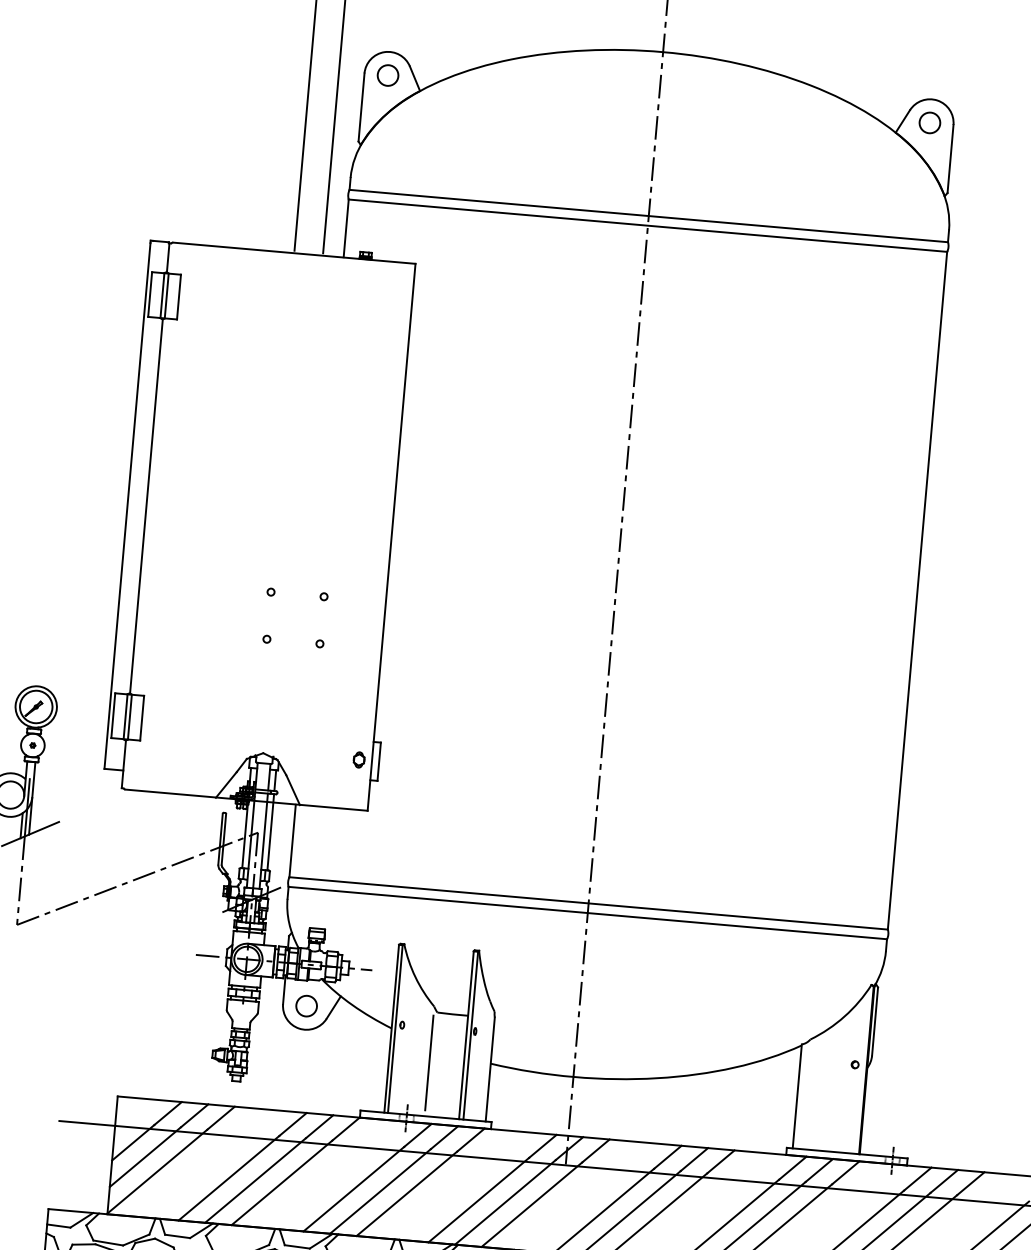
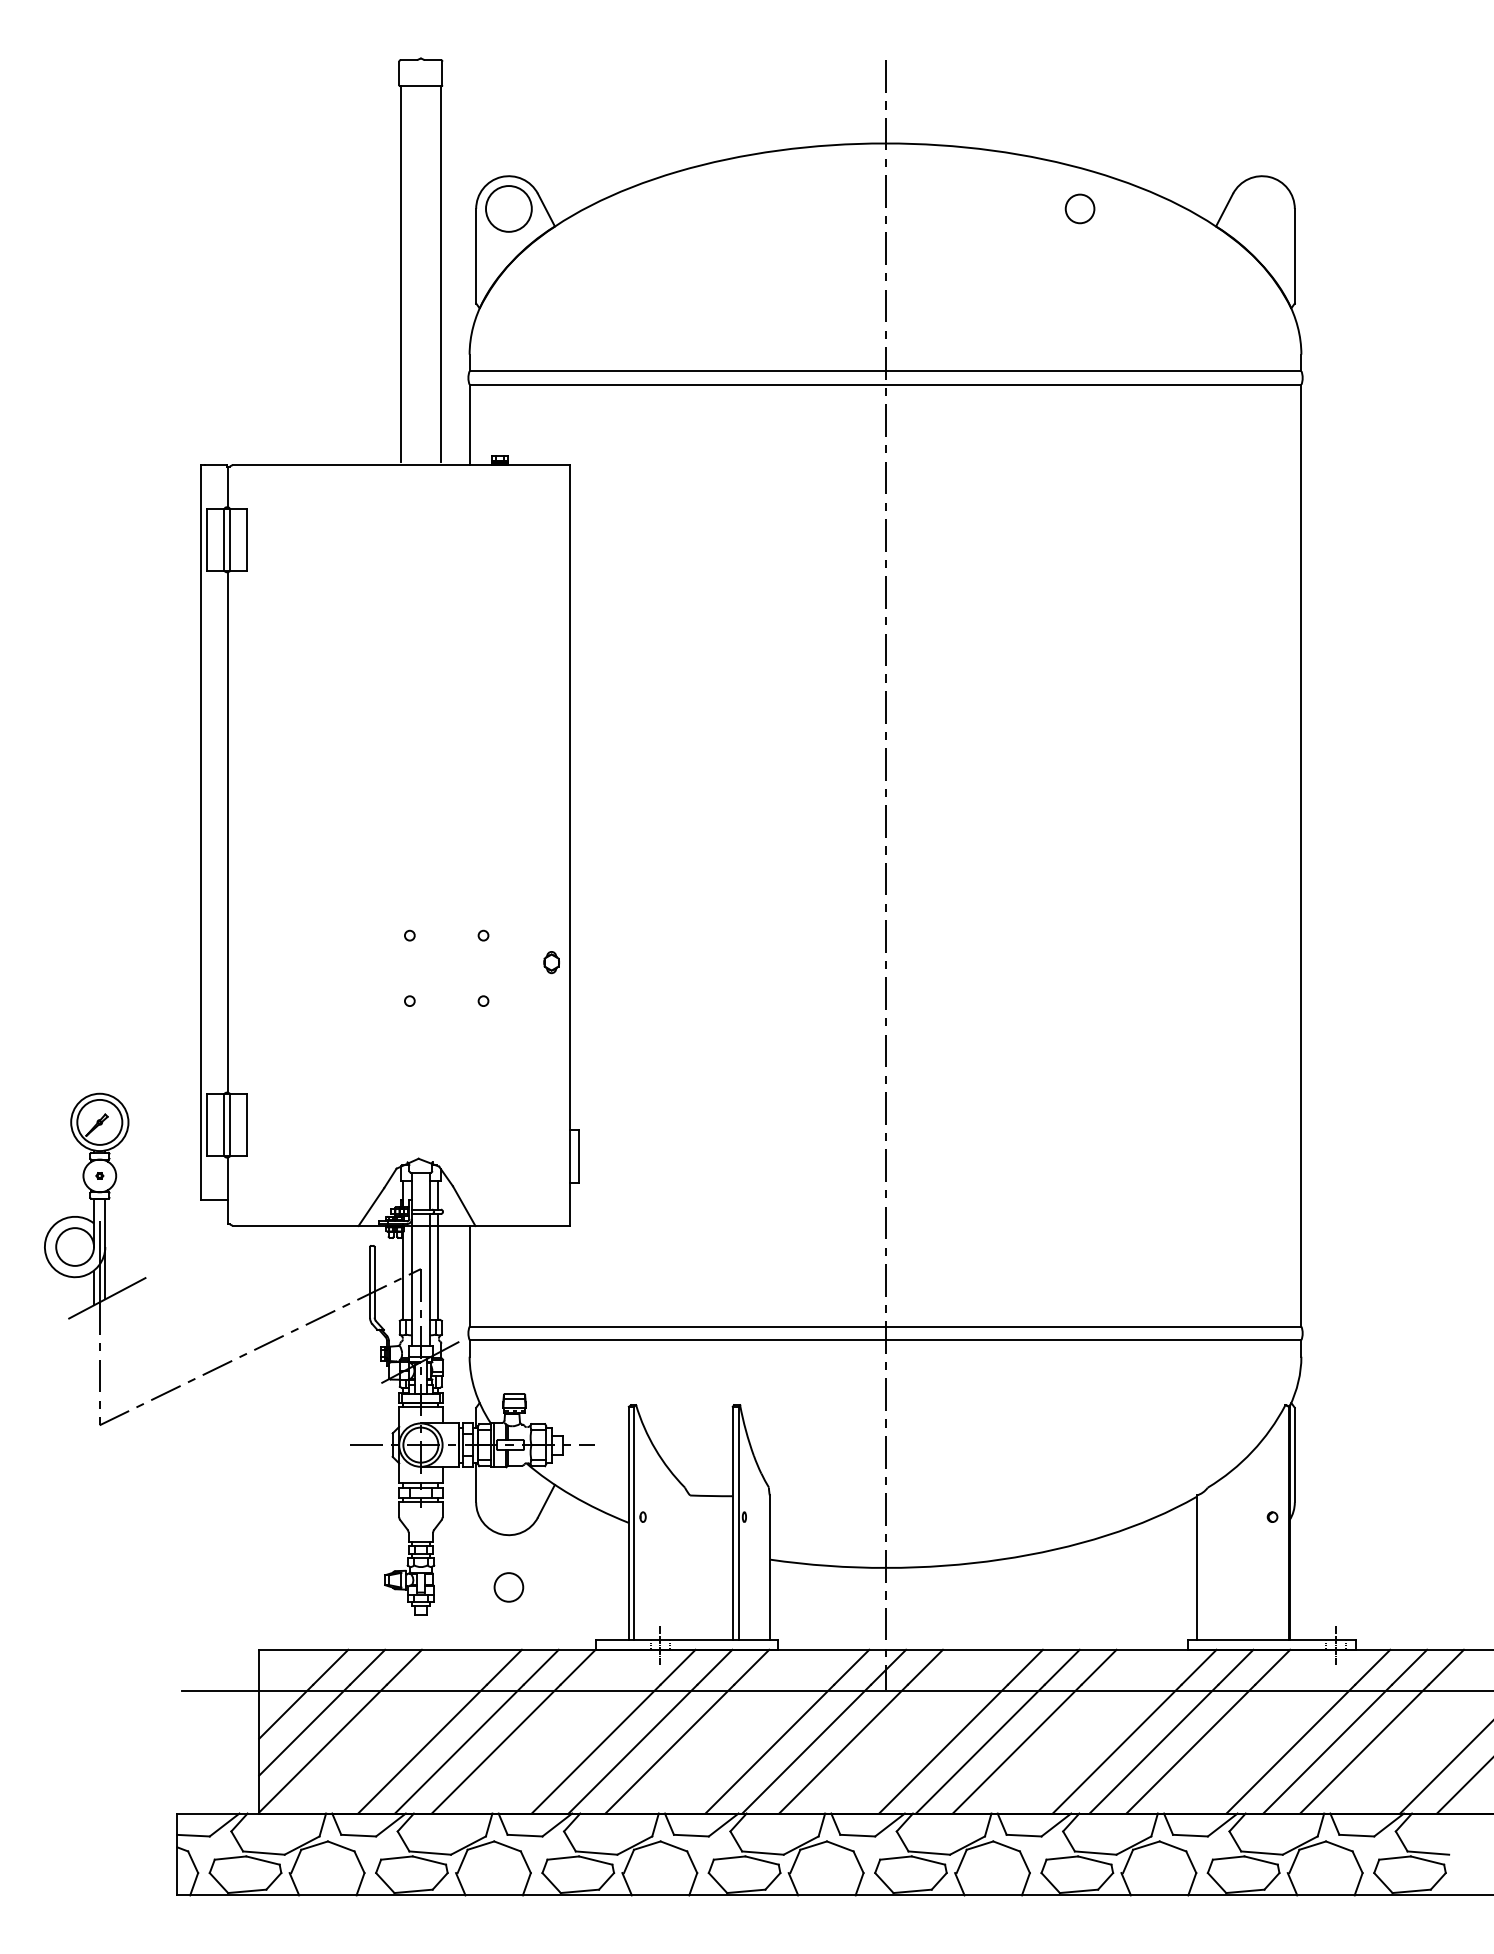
circle: (387, 75) -> (508, 208), size x1.6
circle: (929, 122) -> (1079, 208), moved
part: (359, 759) -> (551, 962), moved
circle: (306, 1006) -> (508, 1587), moved
line: (429, 1062) -> (685, 1565), removed

